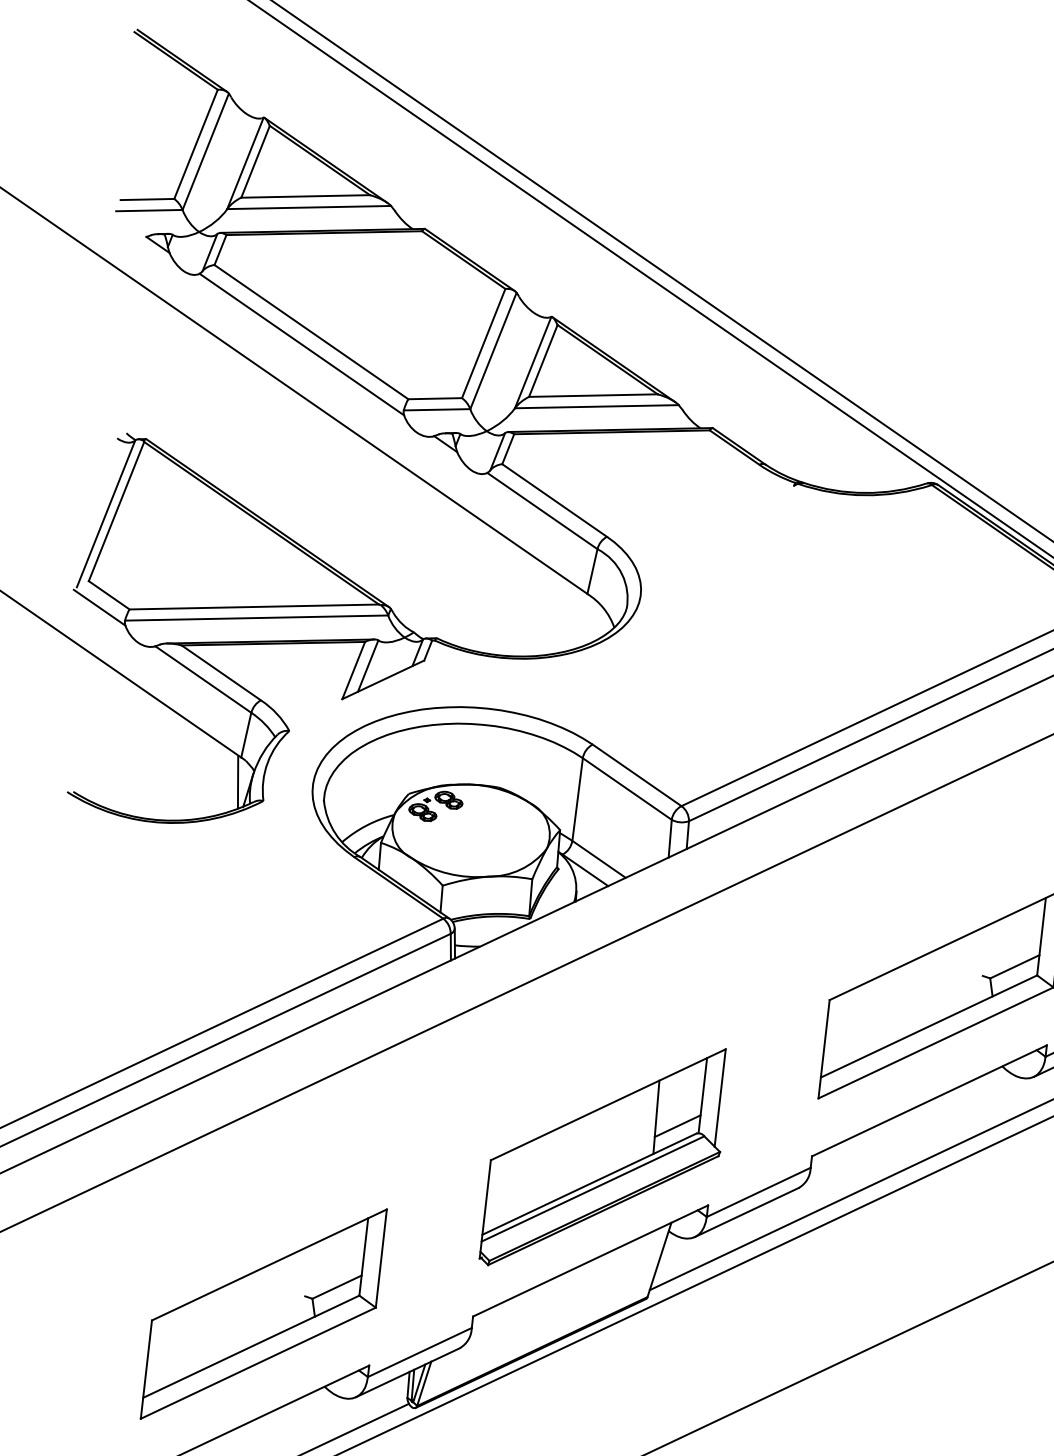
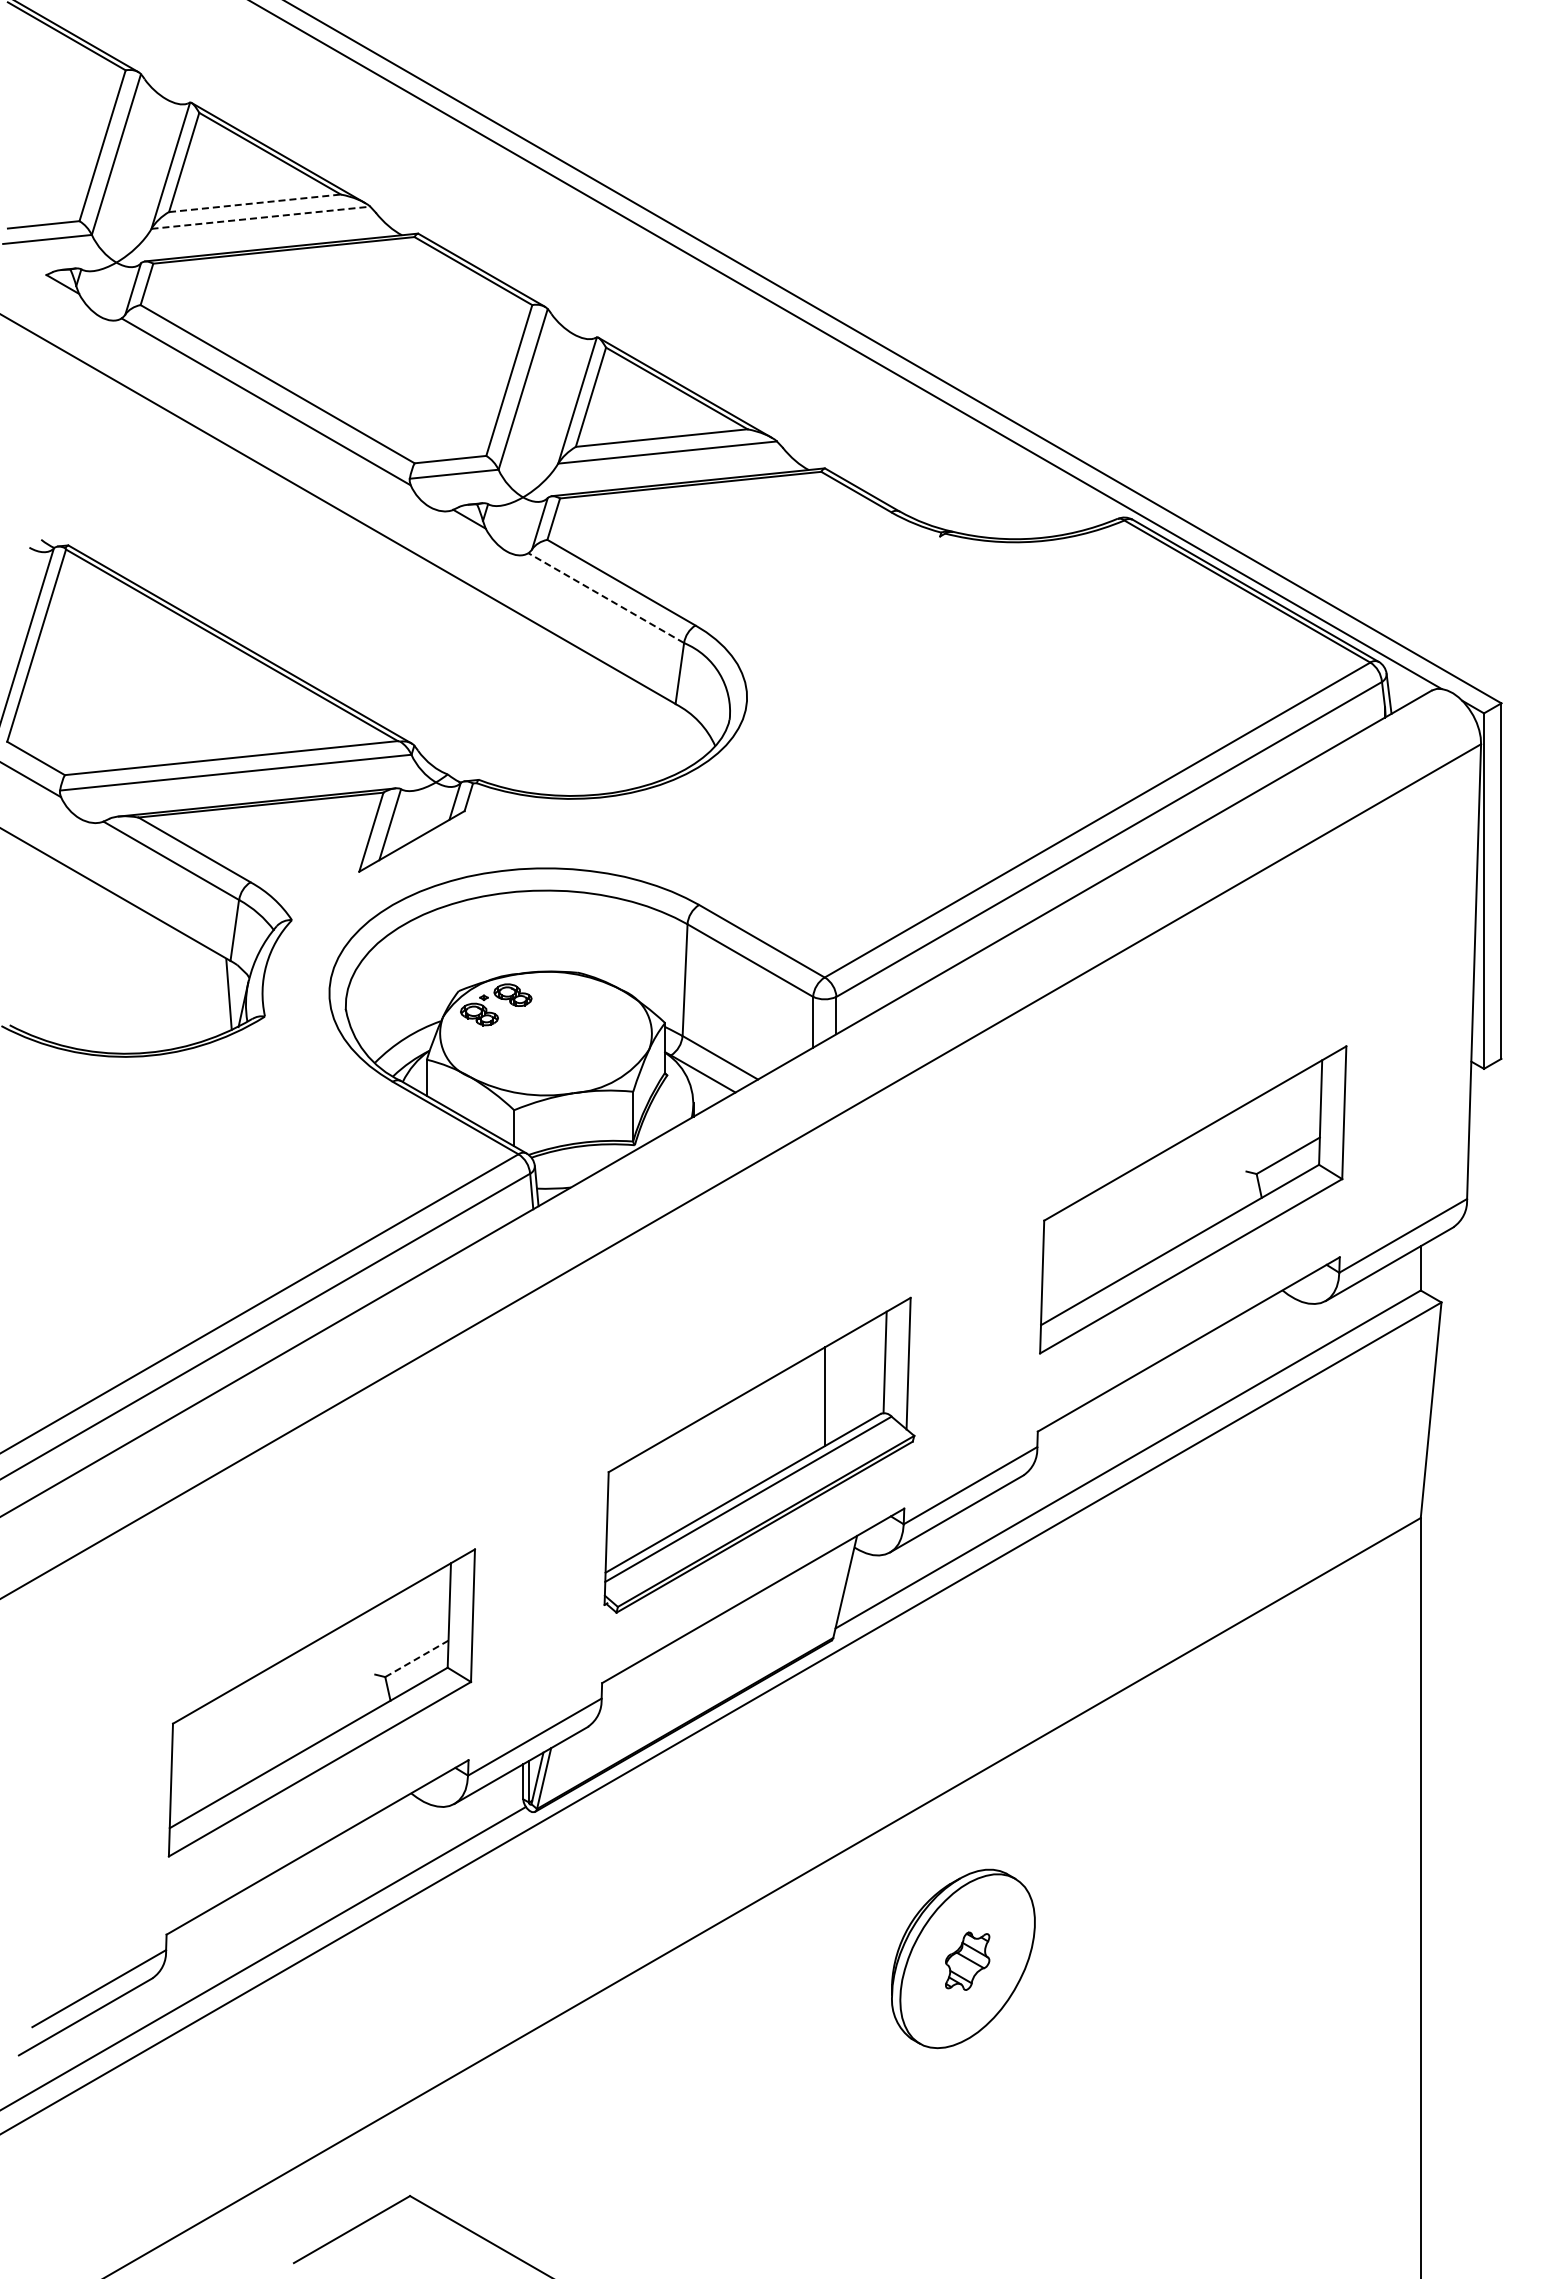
line: (306, 196) -> (255, 203), solid -> dashed
line: (308, 207) -> (260, 217), solid -> dashed
line: (542, 511) -> (606, 598), solid -> dashed
line: (677, 1126) -> (854, 1406), removed
line: (336, 1286) -> (416, 1658), solid -> dashed

